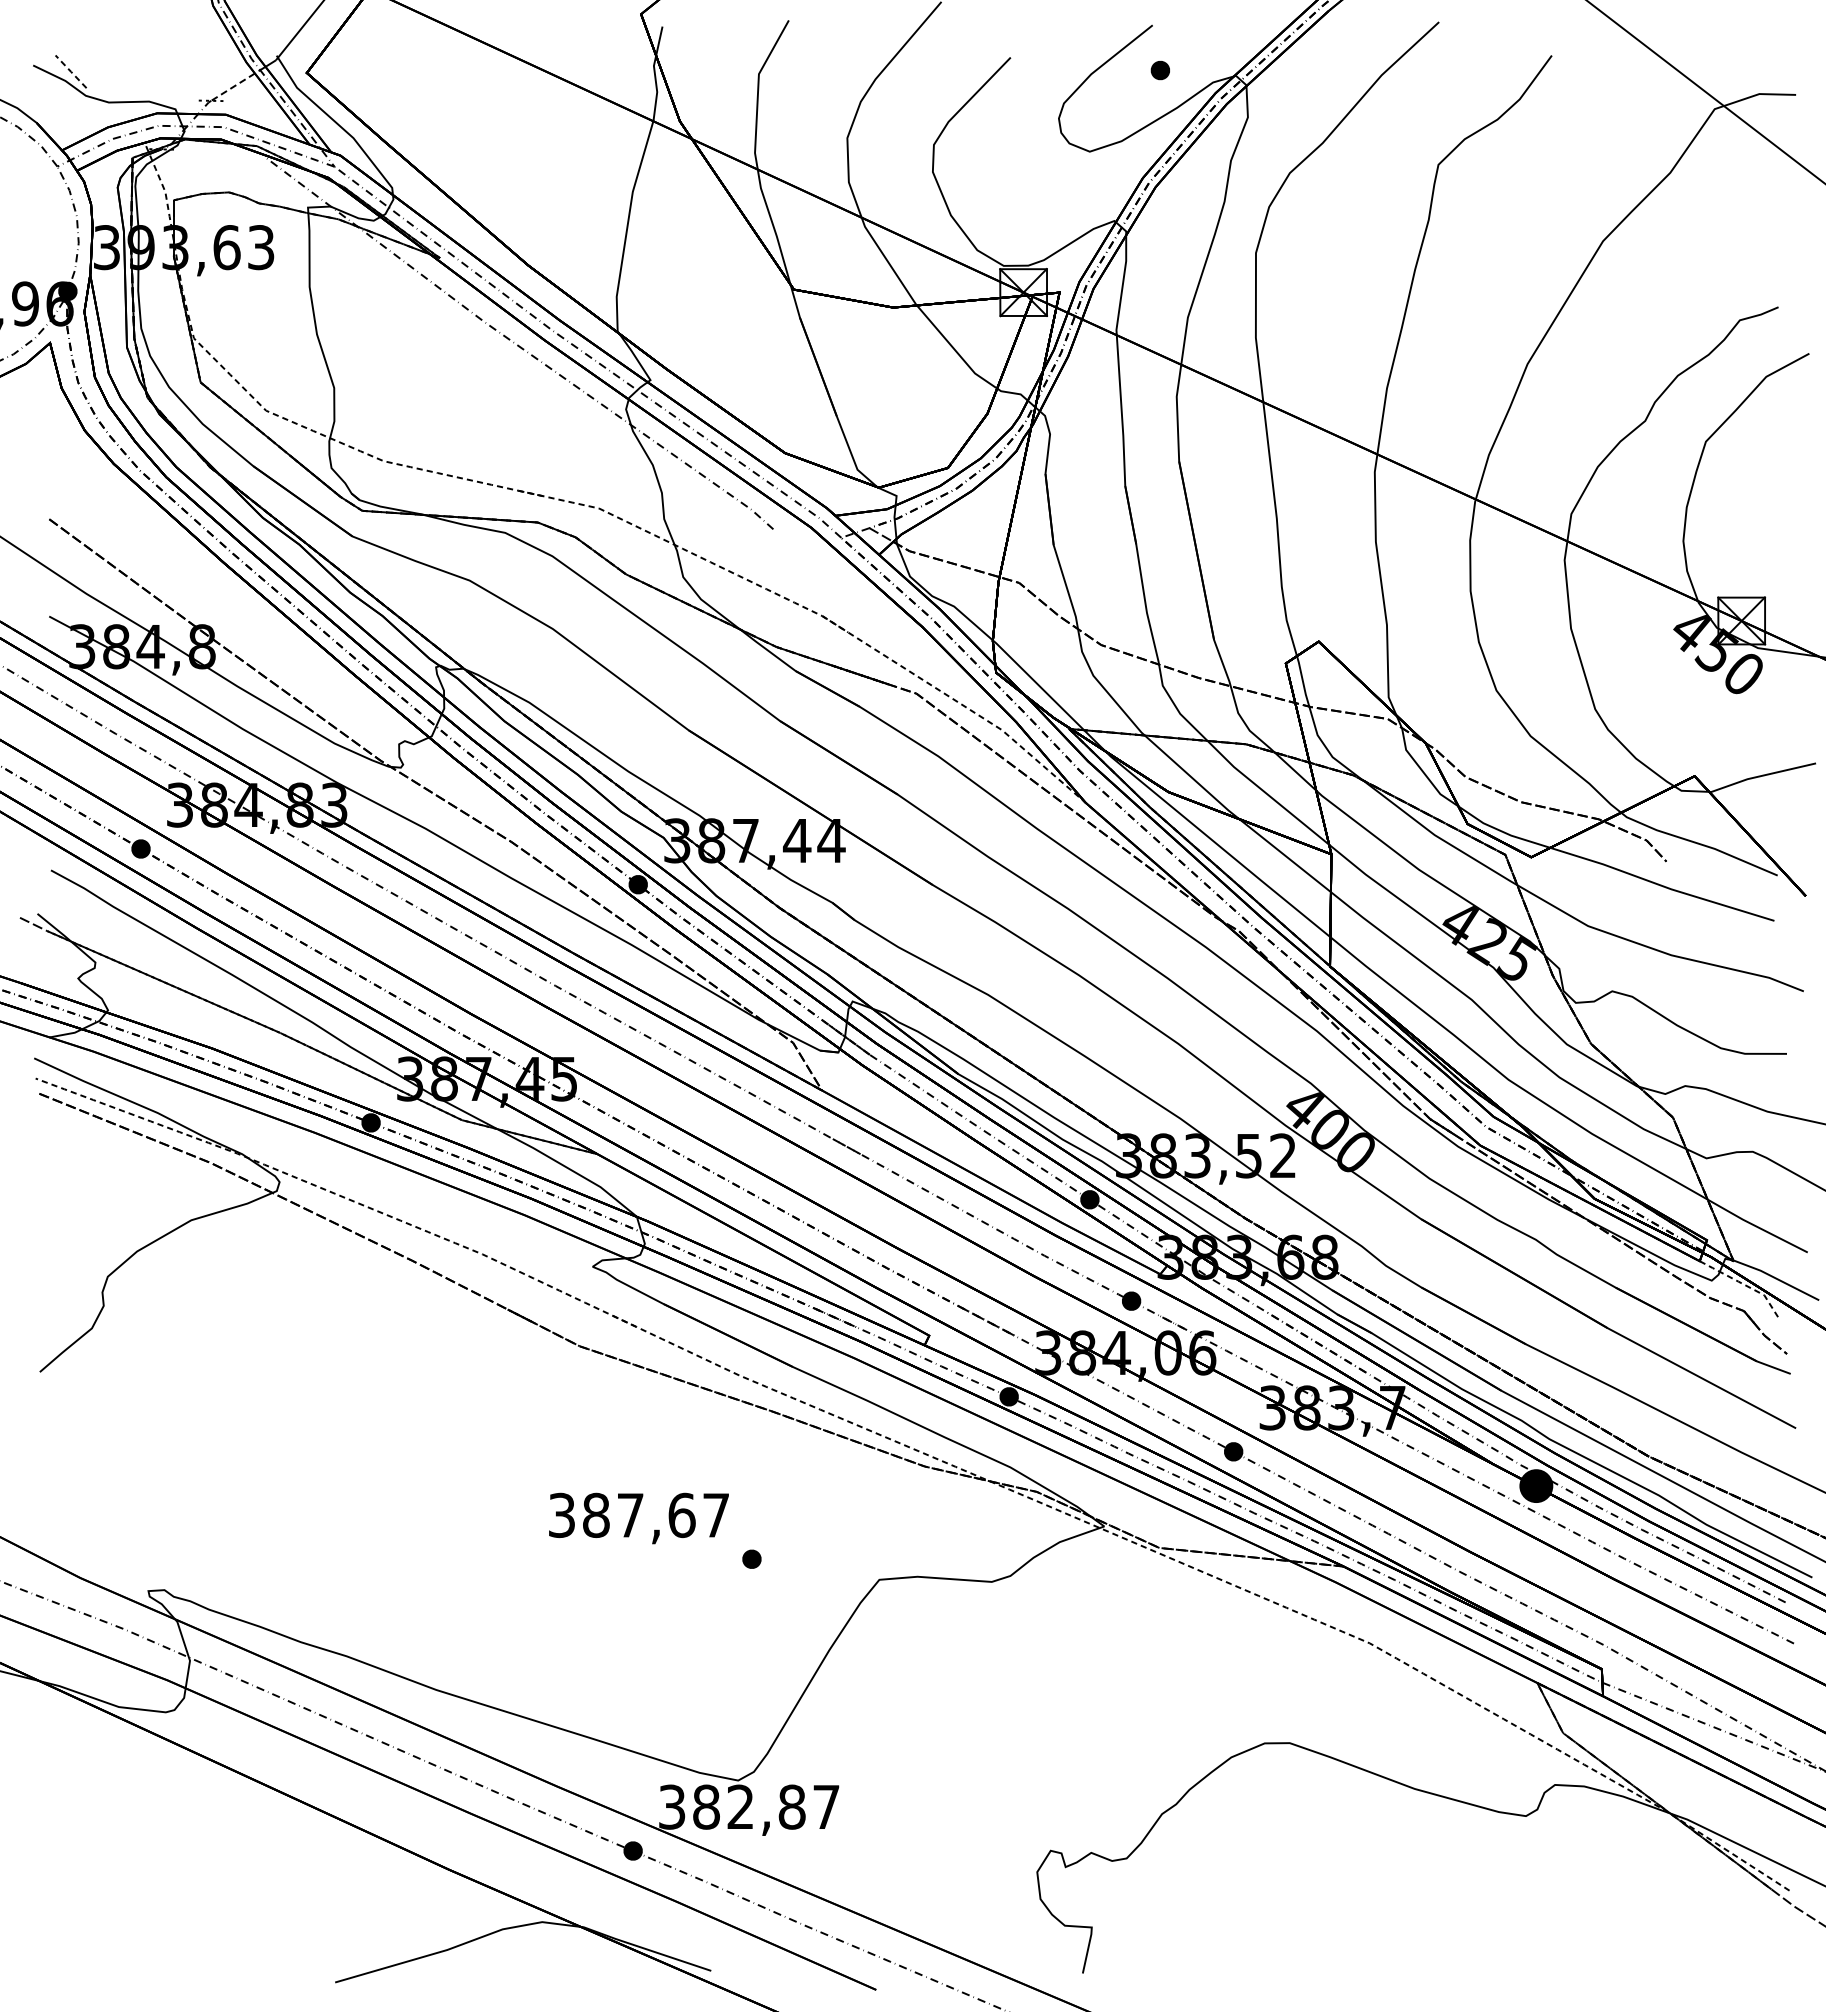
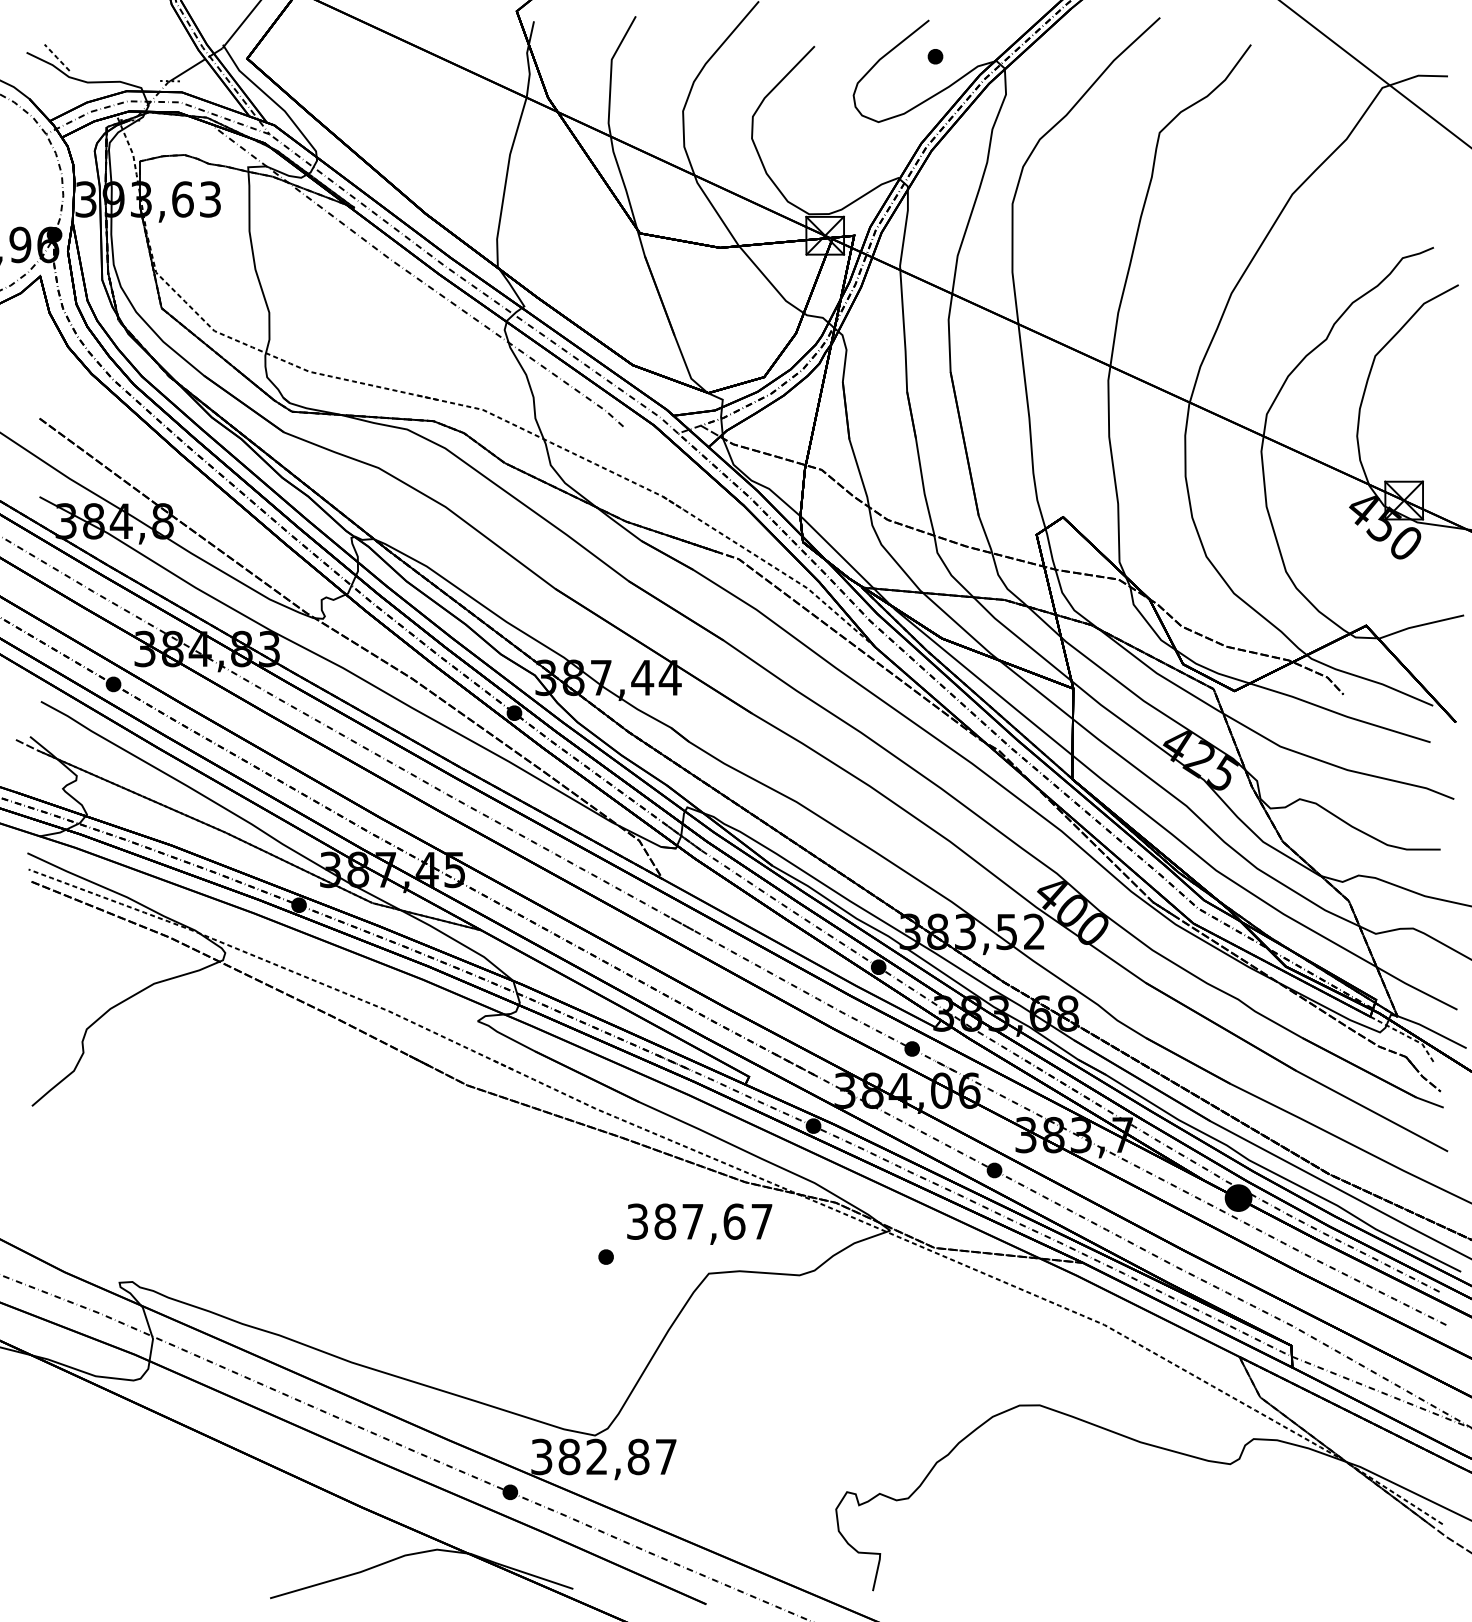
line: (233, 87) -> (188, 70), dashed -> solid
text: (638, 1518) -> (699, 1224), moved

